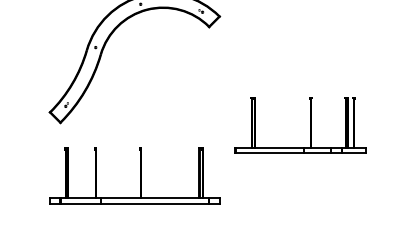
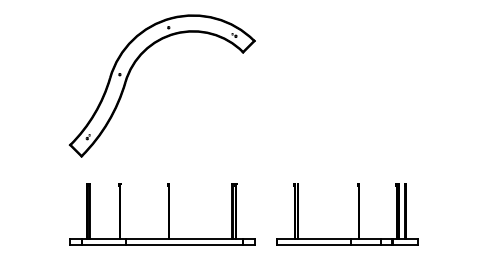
part: (310, 125) -> (358, 214), moved

